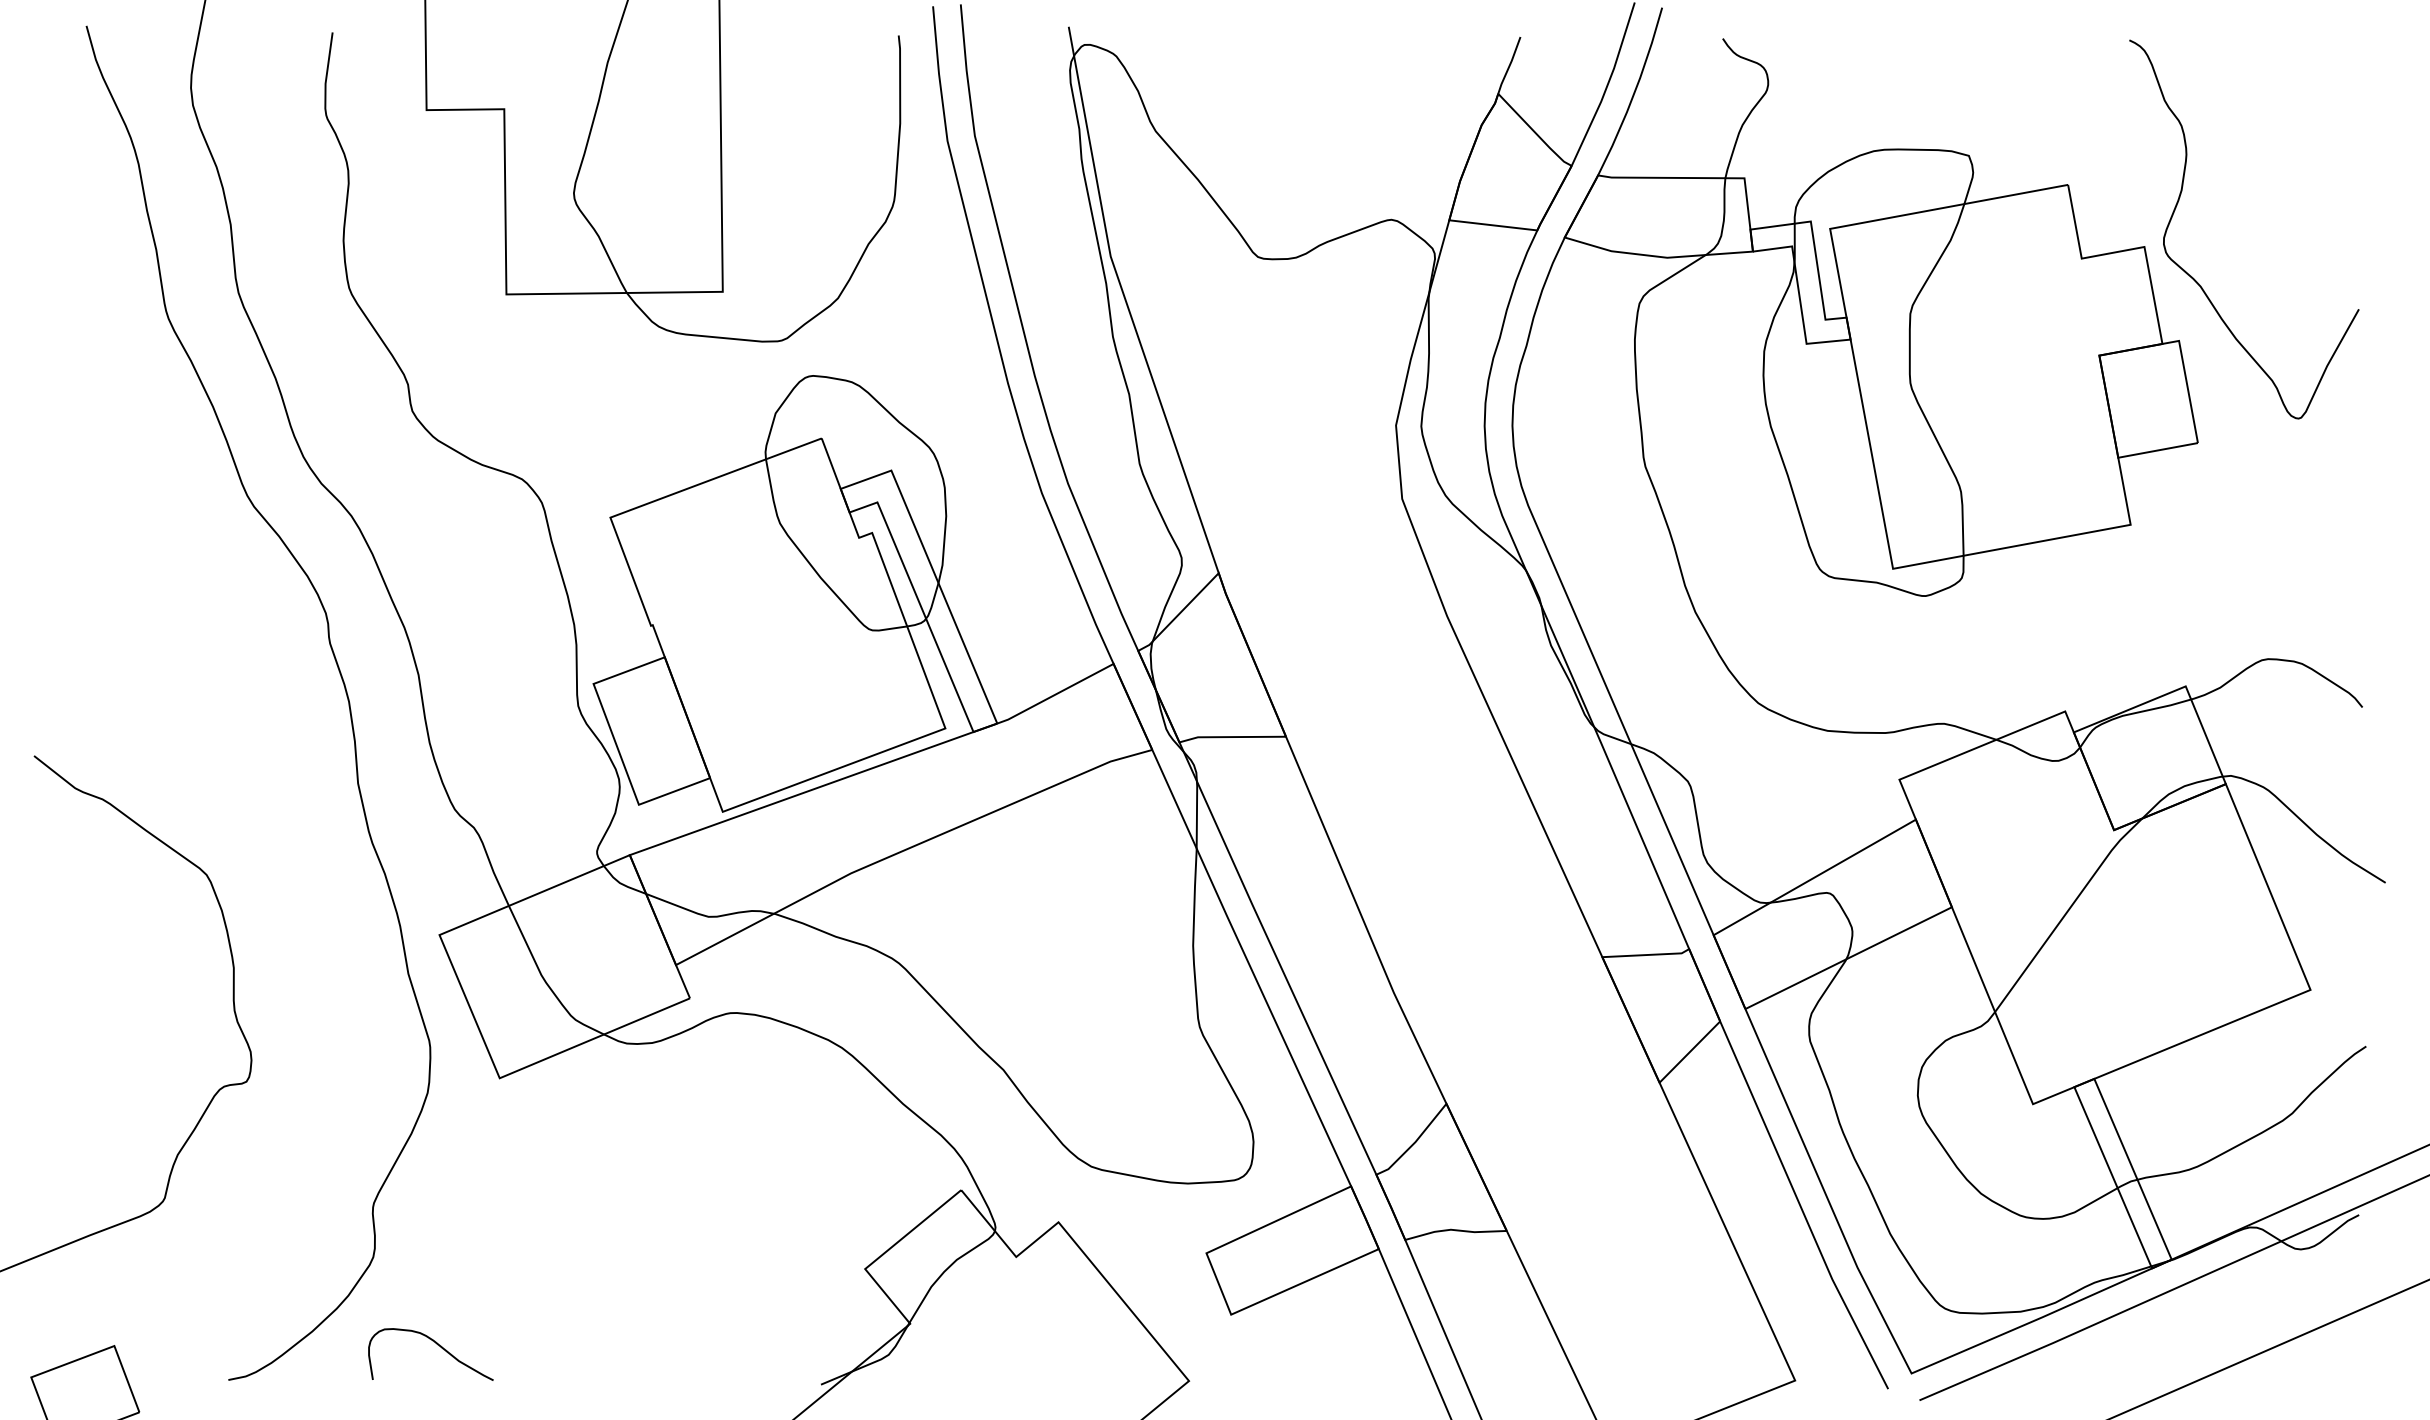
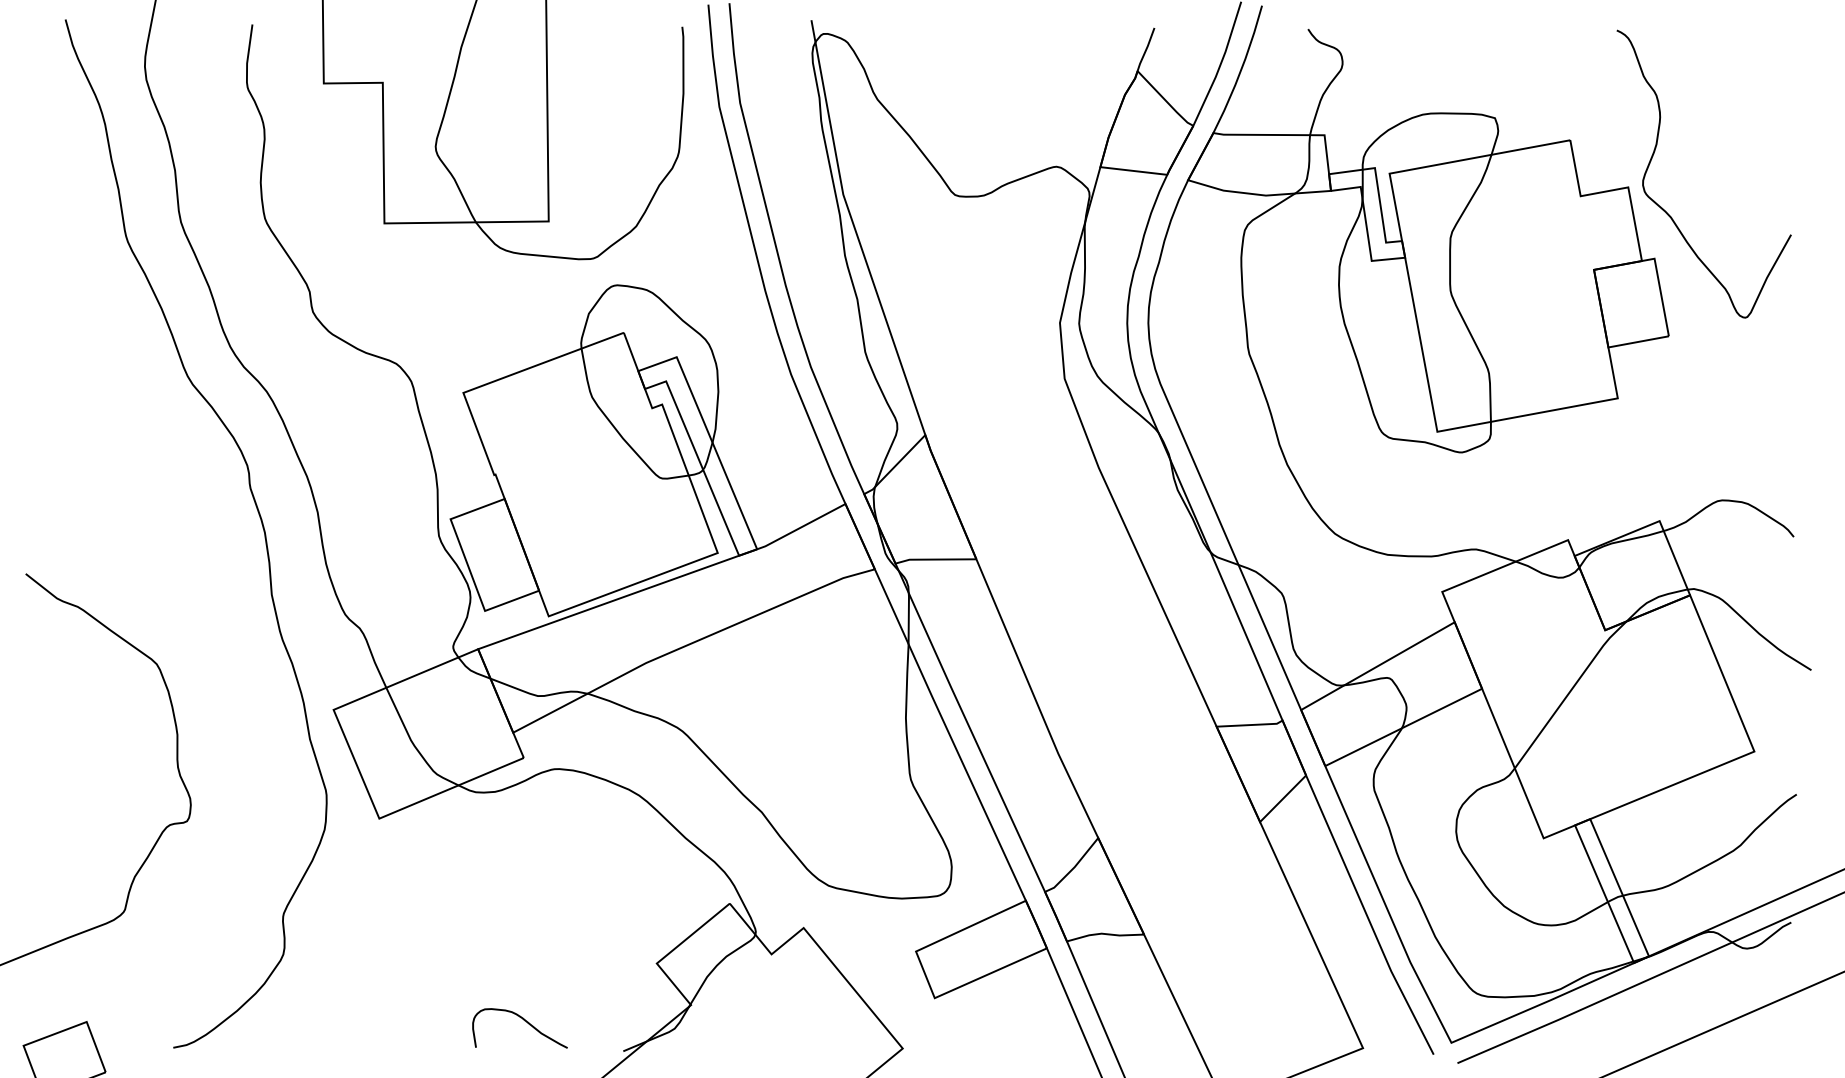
curve: (436, 1345) -> (524, 1021), moved

